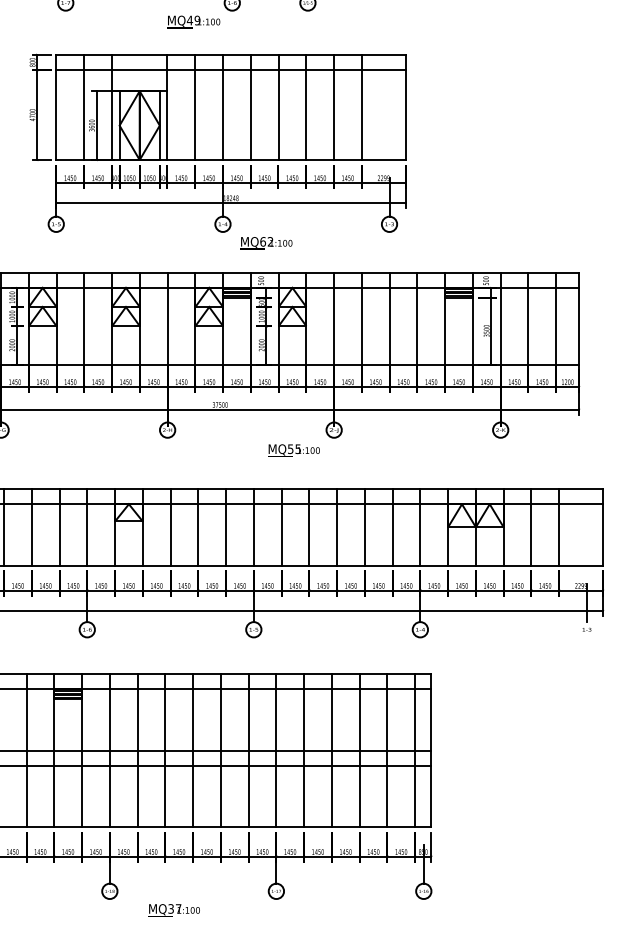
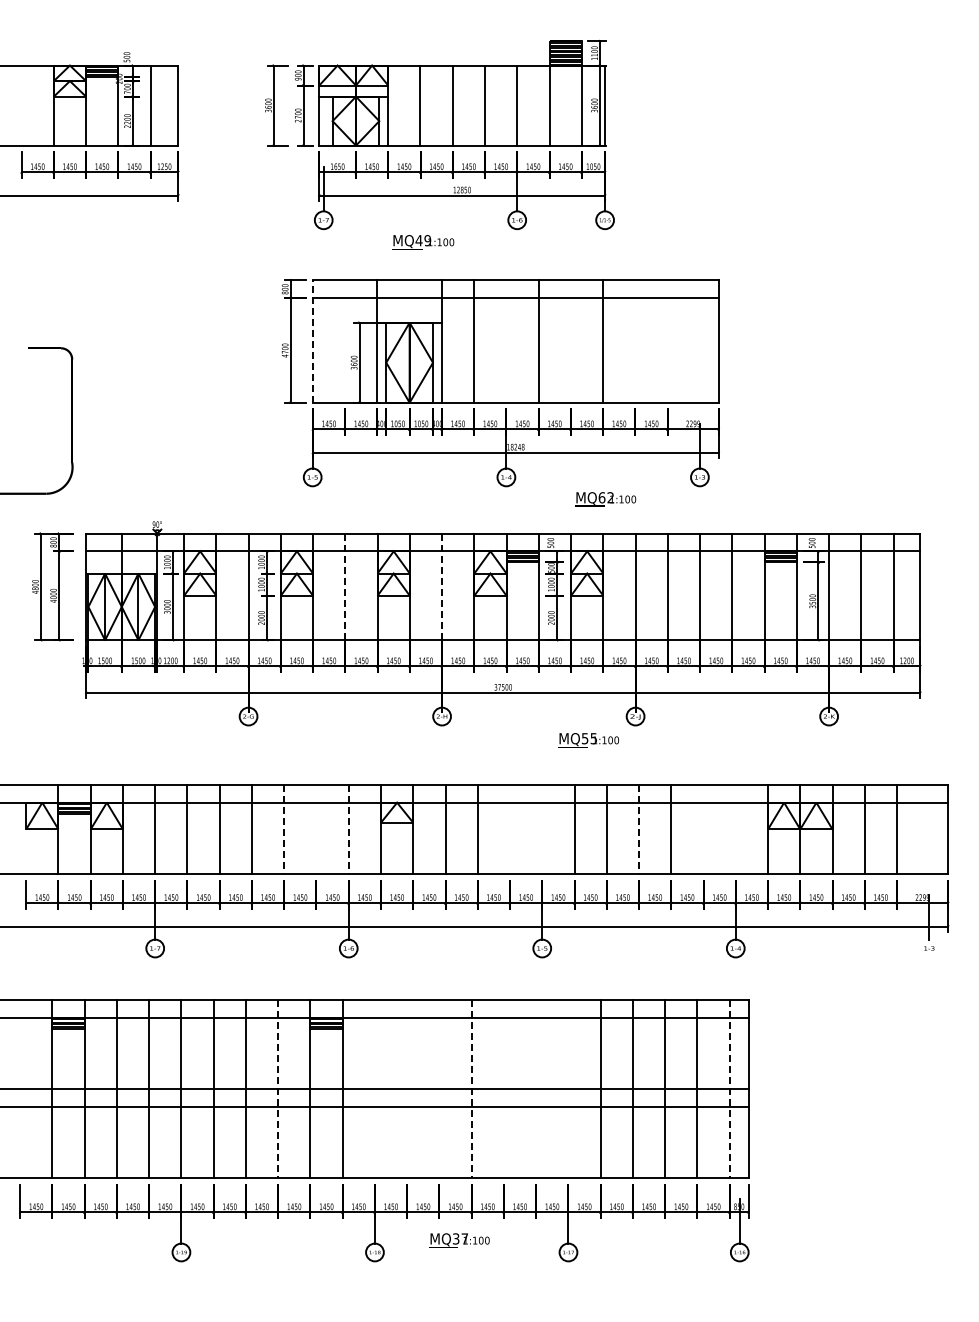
text: (193, 22) -> (423, 242), moved
line: (56, 107) -> (312, 341), solid -> dashed
line: (84, 107) -> (345, 341), removed
line: (223, 107) -> (506, 341), removed
line: (278, 107) -> (570, 341), removed
line: (334, 107) -> (635, 341), removed
line: (361, 107) -> (667, 341), removed
text: (266, 243) -> (605, 499), moved
line: (84, 318) -> (345, 586), solid -> dashed
line: (167, 319) -> (442, 587), solid -> dashed
line: (59, 526) -> (316, 828), removed
line: (226, 526) -> (510, 828), removed
line: (254, 526) -> (542, 828), removed
line: (392, 526) -> (703, 828), removed
line: (420, 526) -> (735, 828), removed
line: (32, 527) -> (284, 829), solid -> dashed
line: (87, 527) -> (348, 829), solid -> dashed
line: (337, 527) -> (639, 829), solid -> dashed
line: (26, 750) -> (278, 1088), solid -> dashed
line: (109, 750) -> (374, 1088), removed
line: (137, 750) -> (407, 1088), removed
line: (165, 750) -> (439, 1088), removed
line: (192, 750) -> (471, 1088), solid -> dashed
line: (220, 750) -> (503, 1088), removed
line: (248, 750) -> (536, 1088), removed
line: (276, 750) -> (568, 1088), removed
line: (414, 750) -> (729, 1088), solid -> dashed
text: (174, 910) -> (459, 1240), moved

